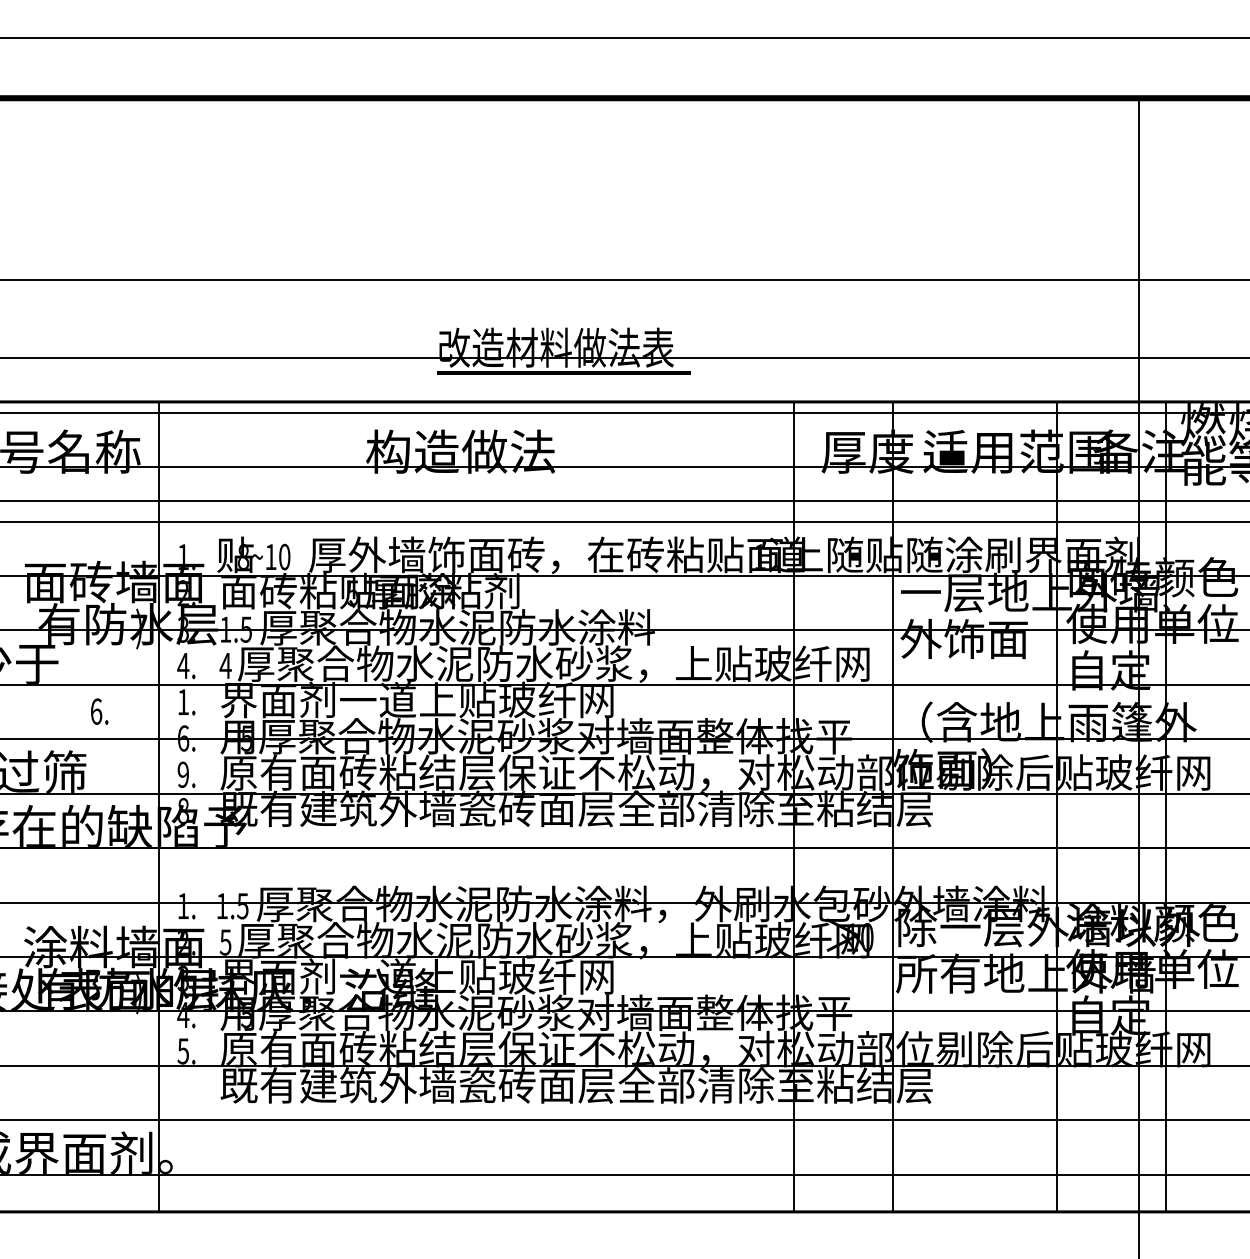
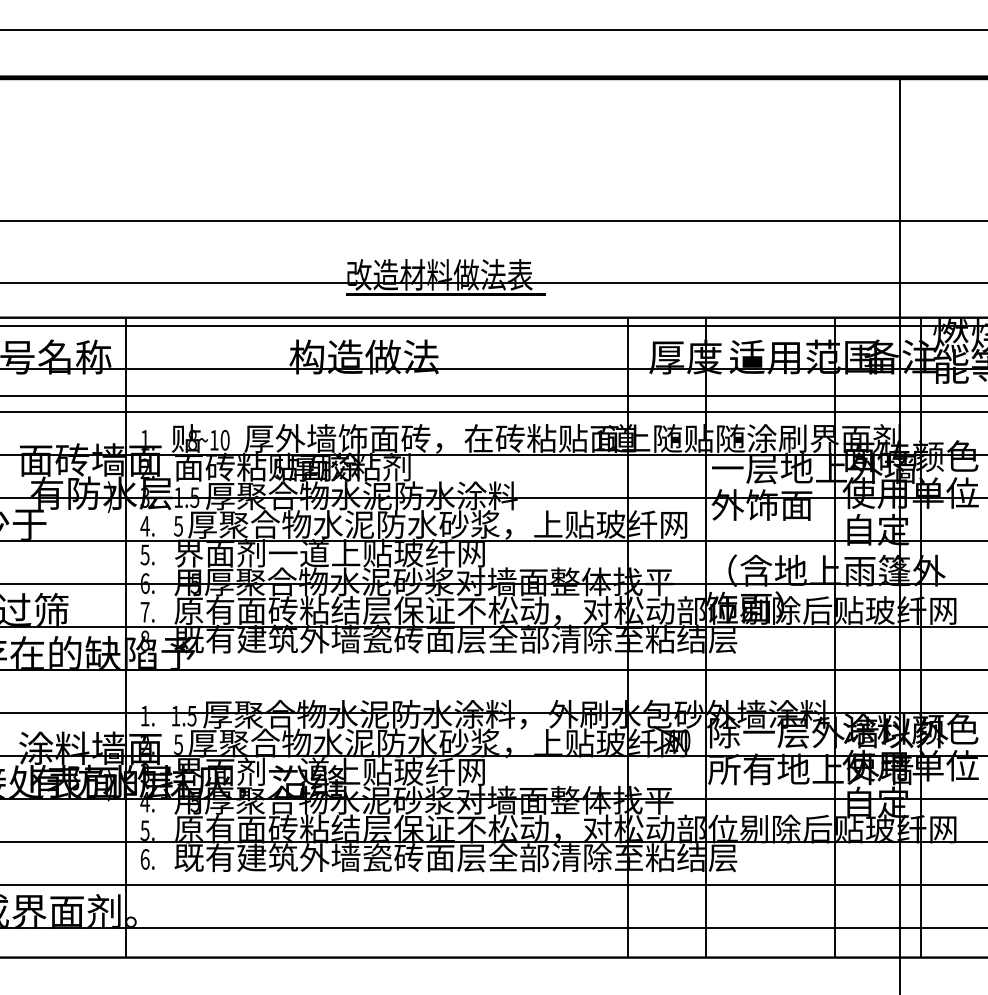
text: (225, 666) -> (178, 526), 4 -> 5
text: (182, 702) -> (144, 555), 1. -> 5.
text: (99, 711) -> (147, 859), moved
text: (183, 774) -> (145, 612), 9. -> 7.

